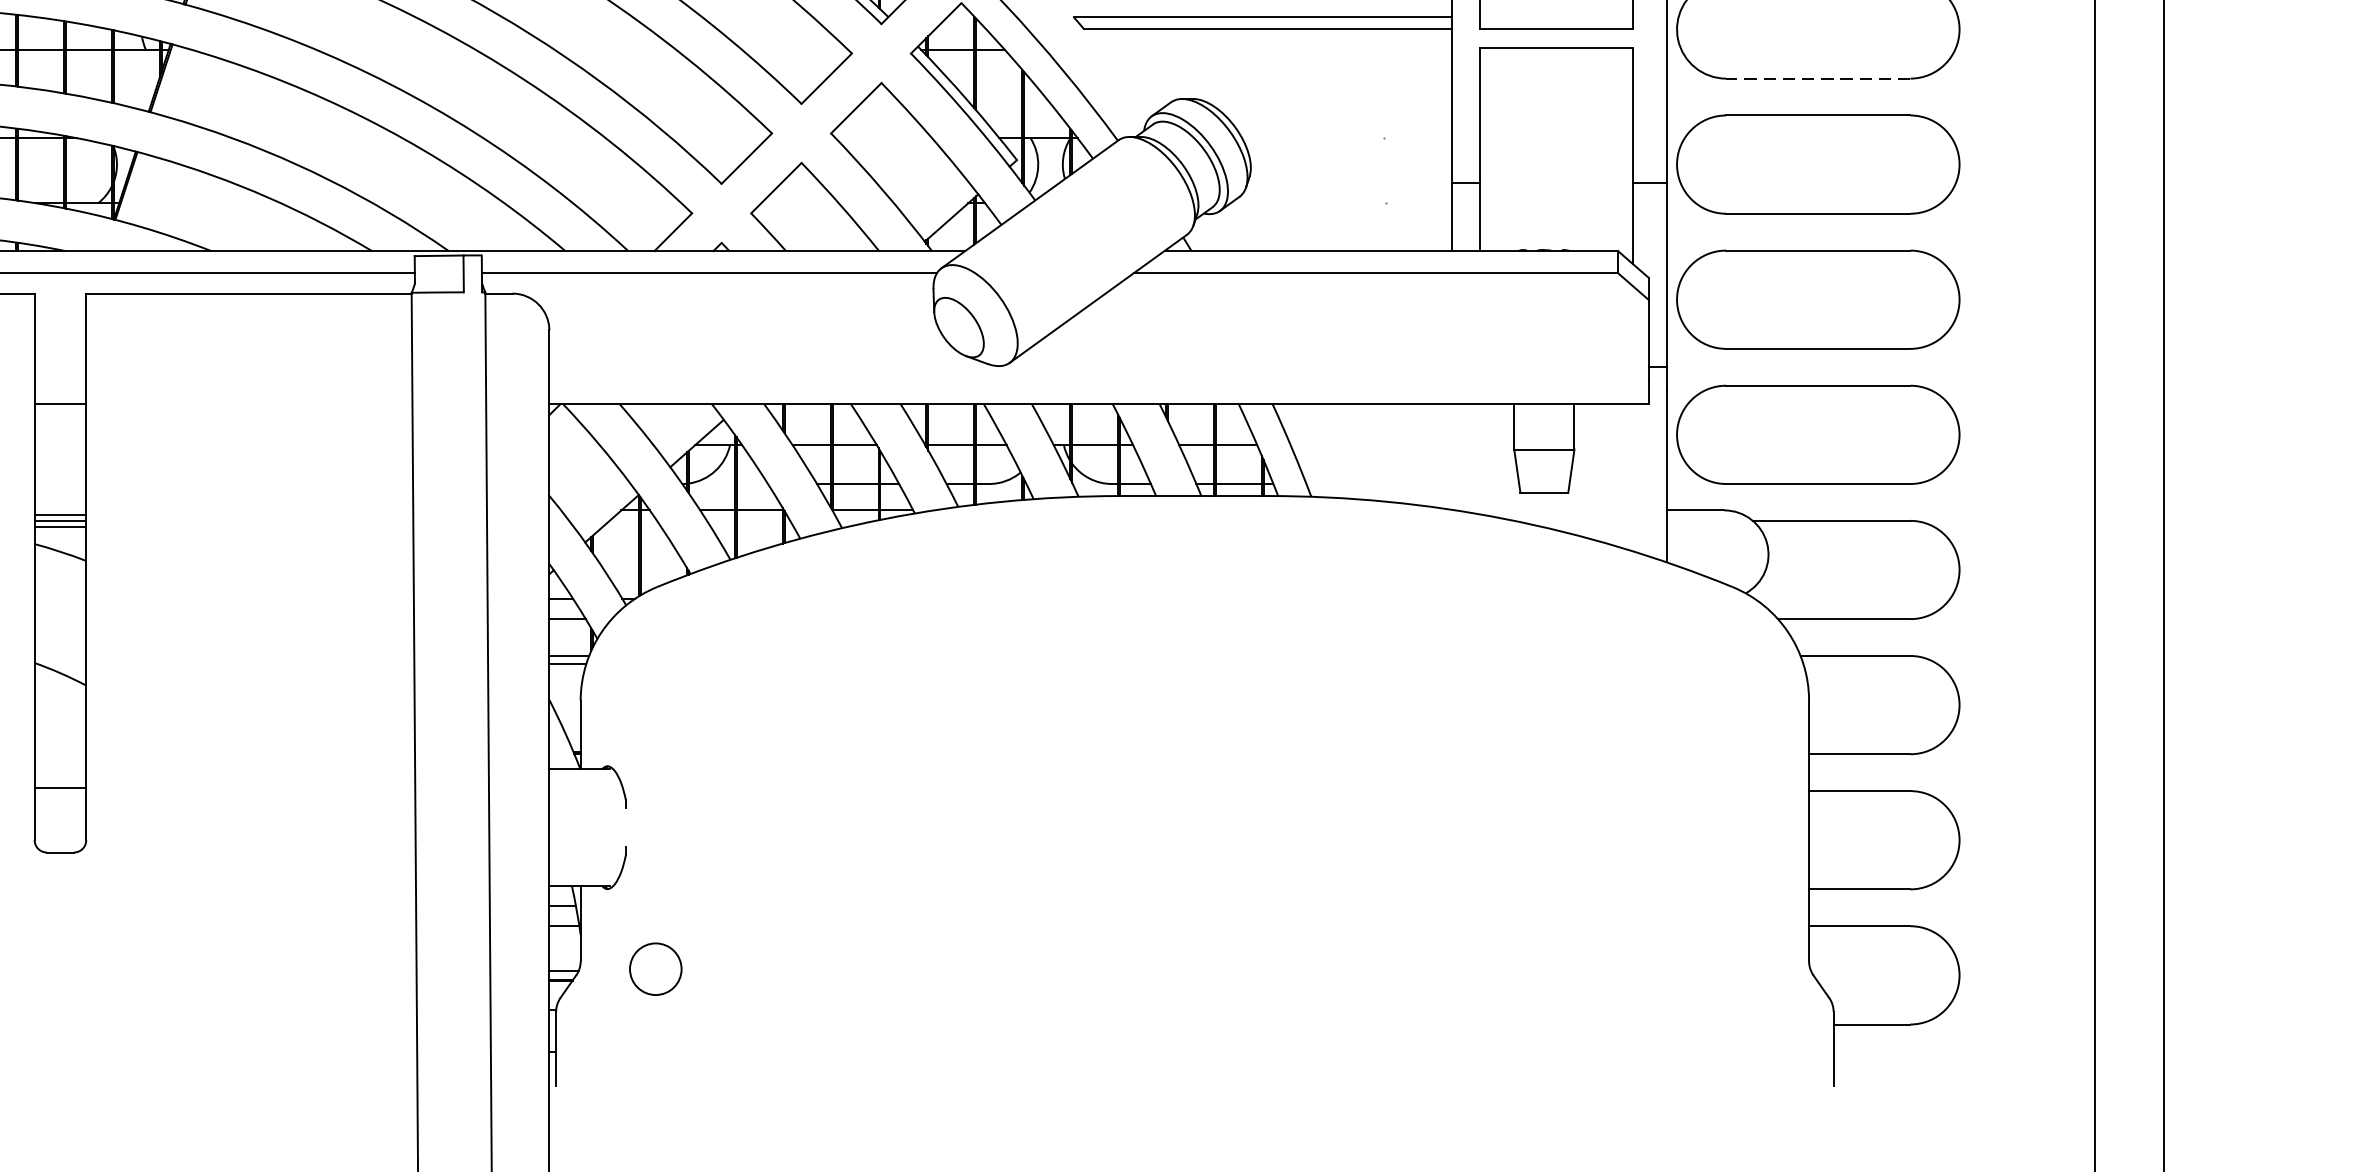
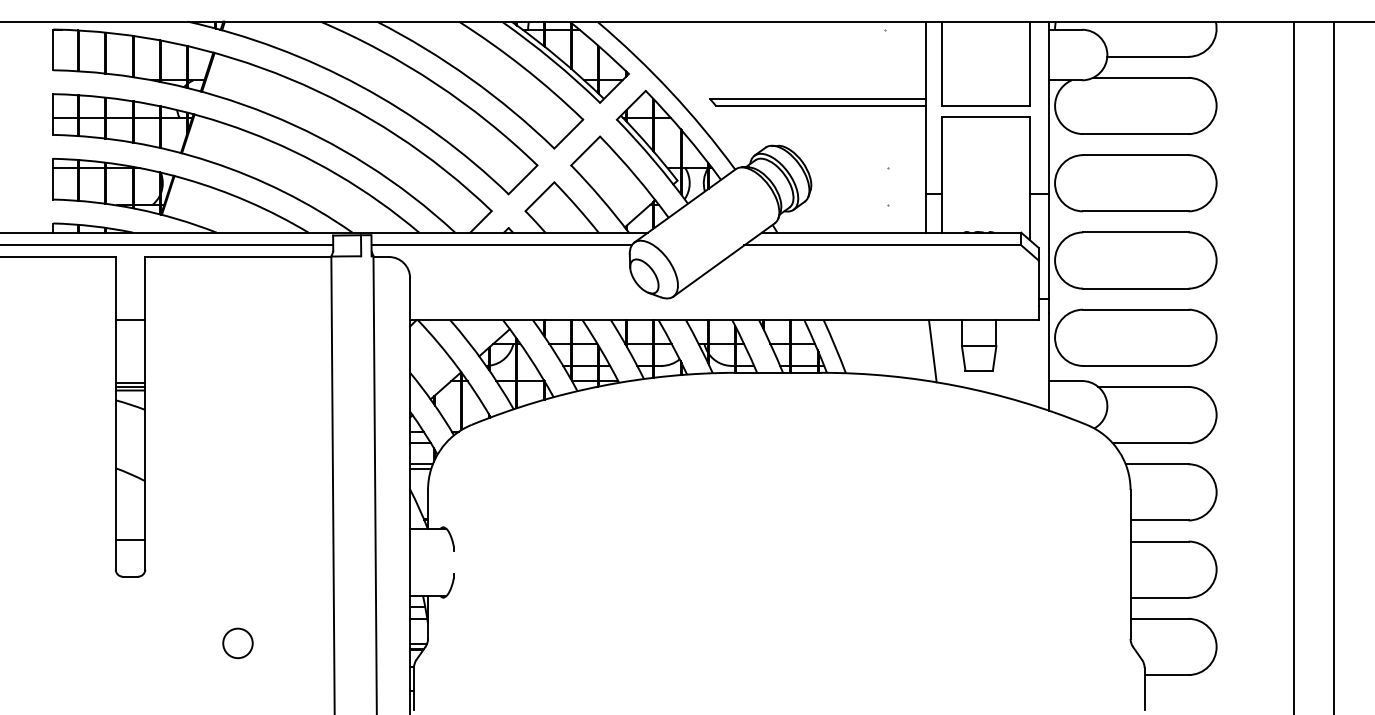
line: (1817, 79) -> (1135, 134), dashed -> solid
line: (1462, 458) -> (932, 351), added
circle: (654, 969) -> (237, 643), moved

